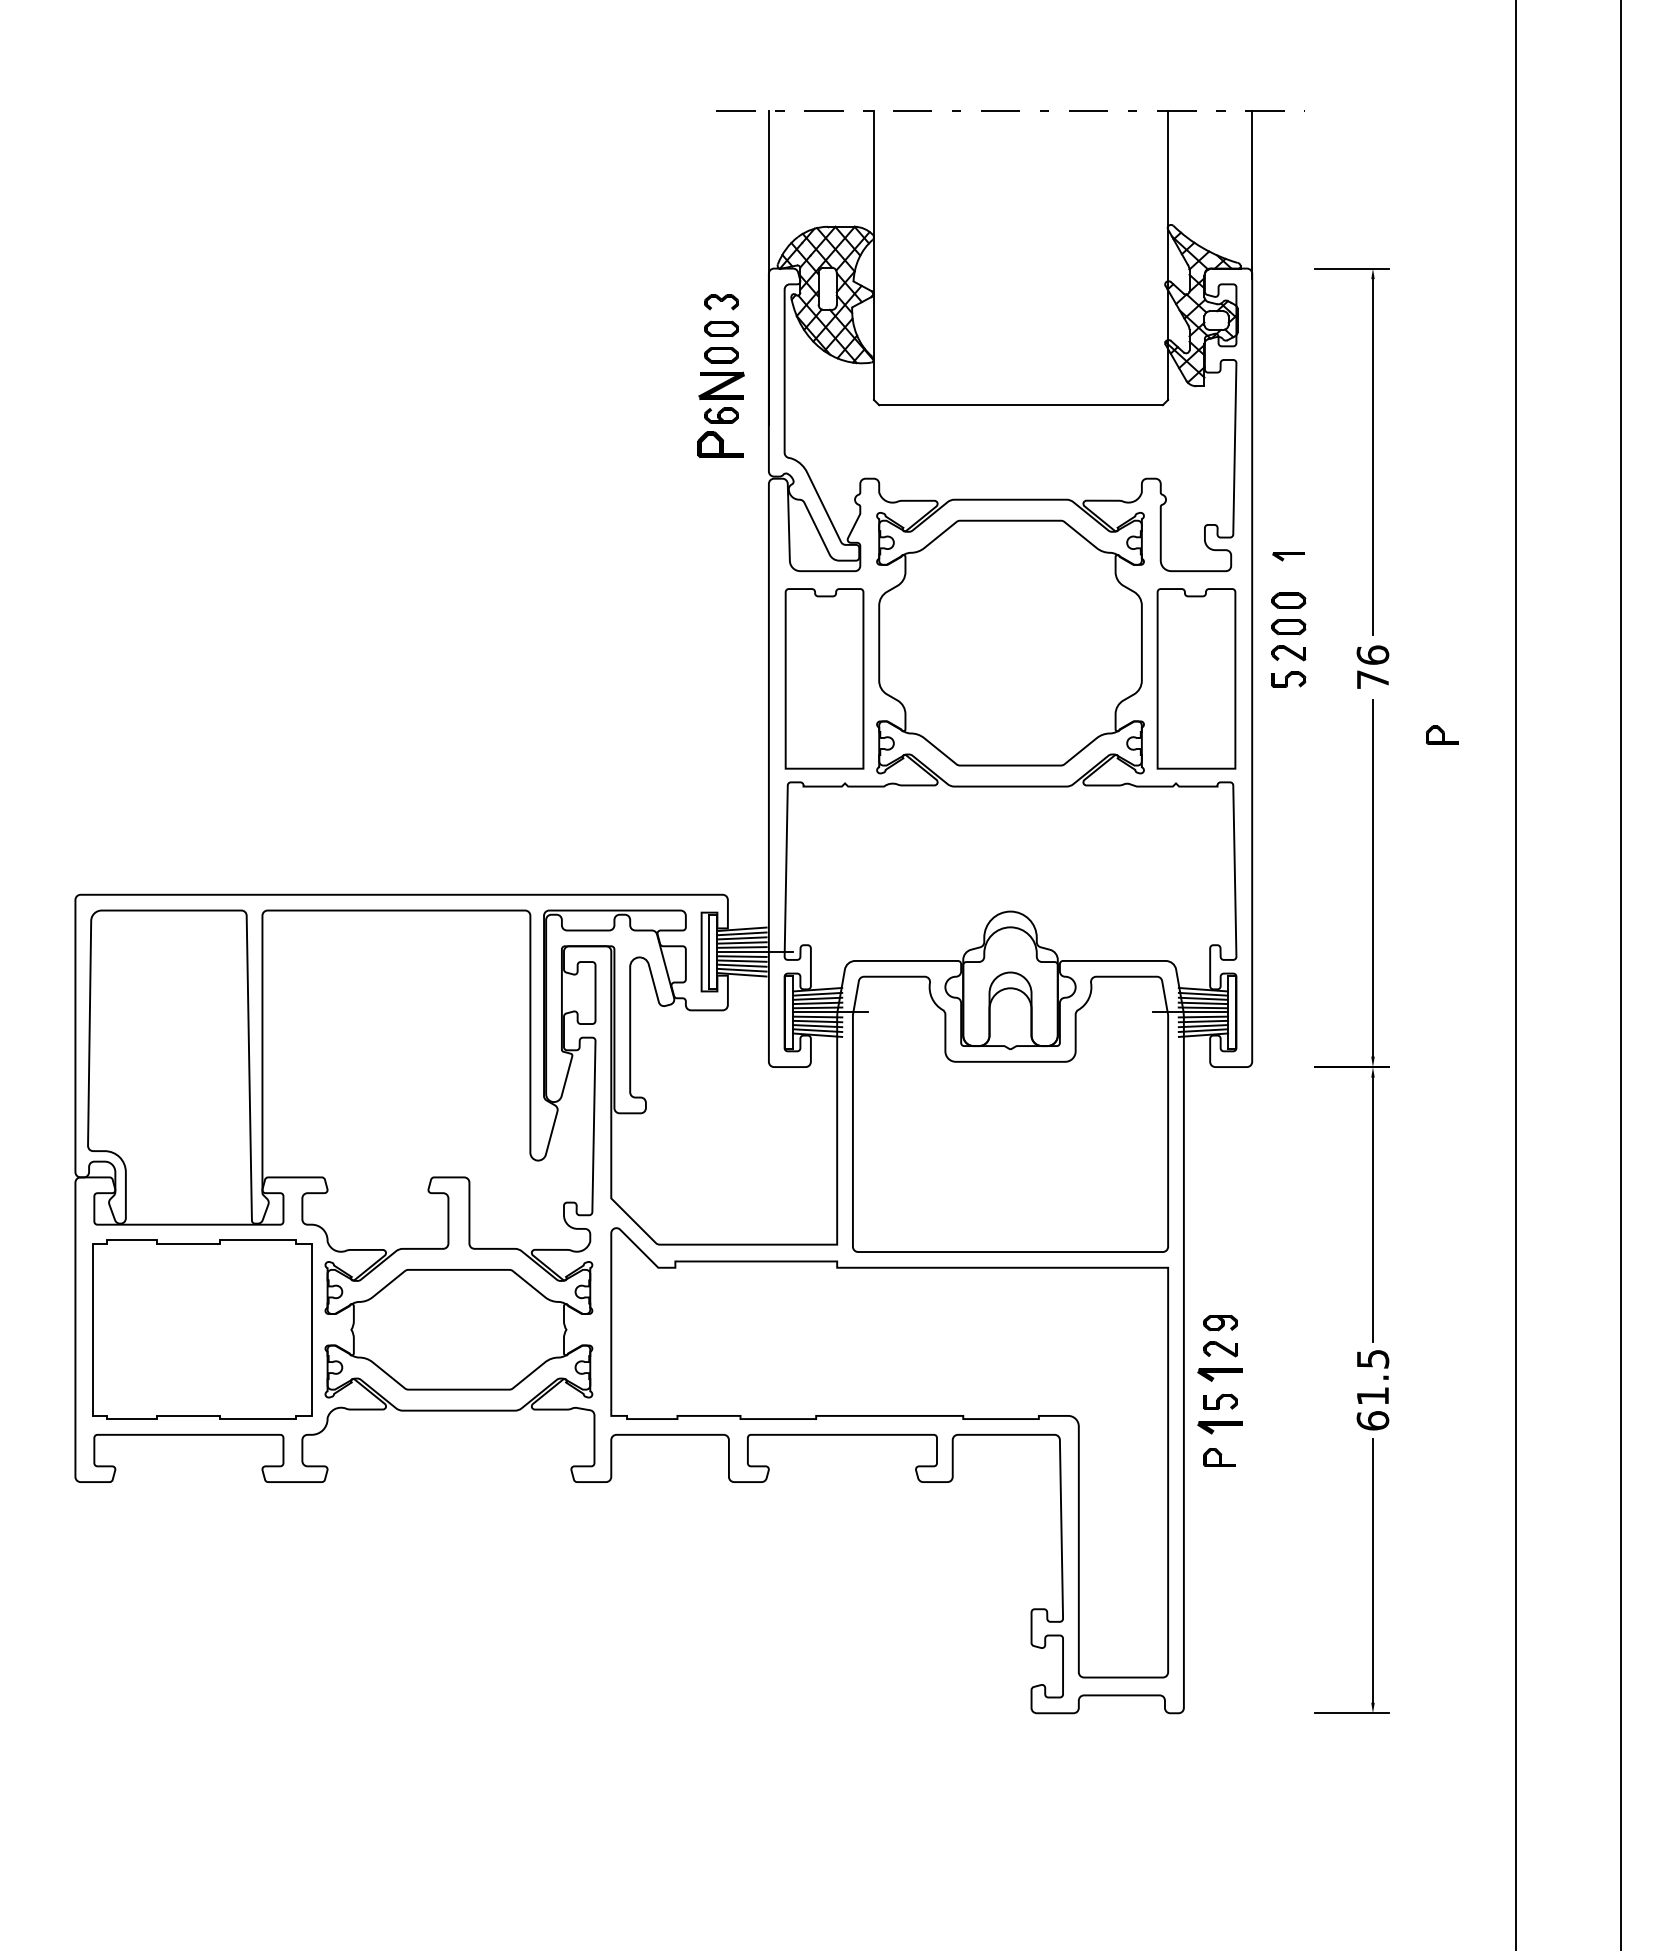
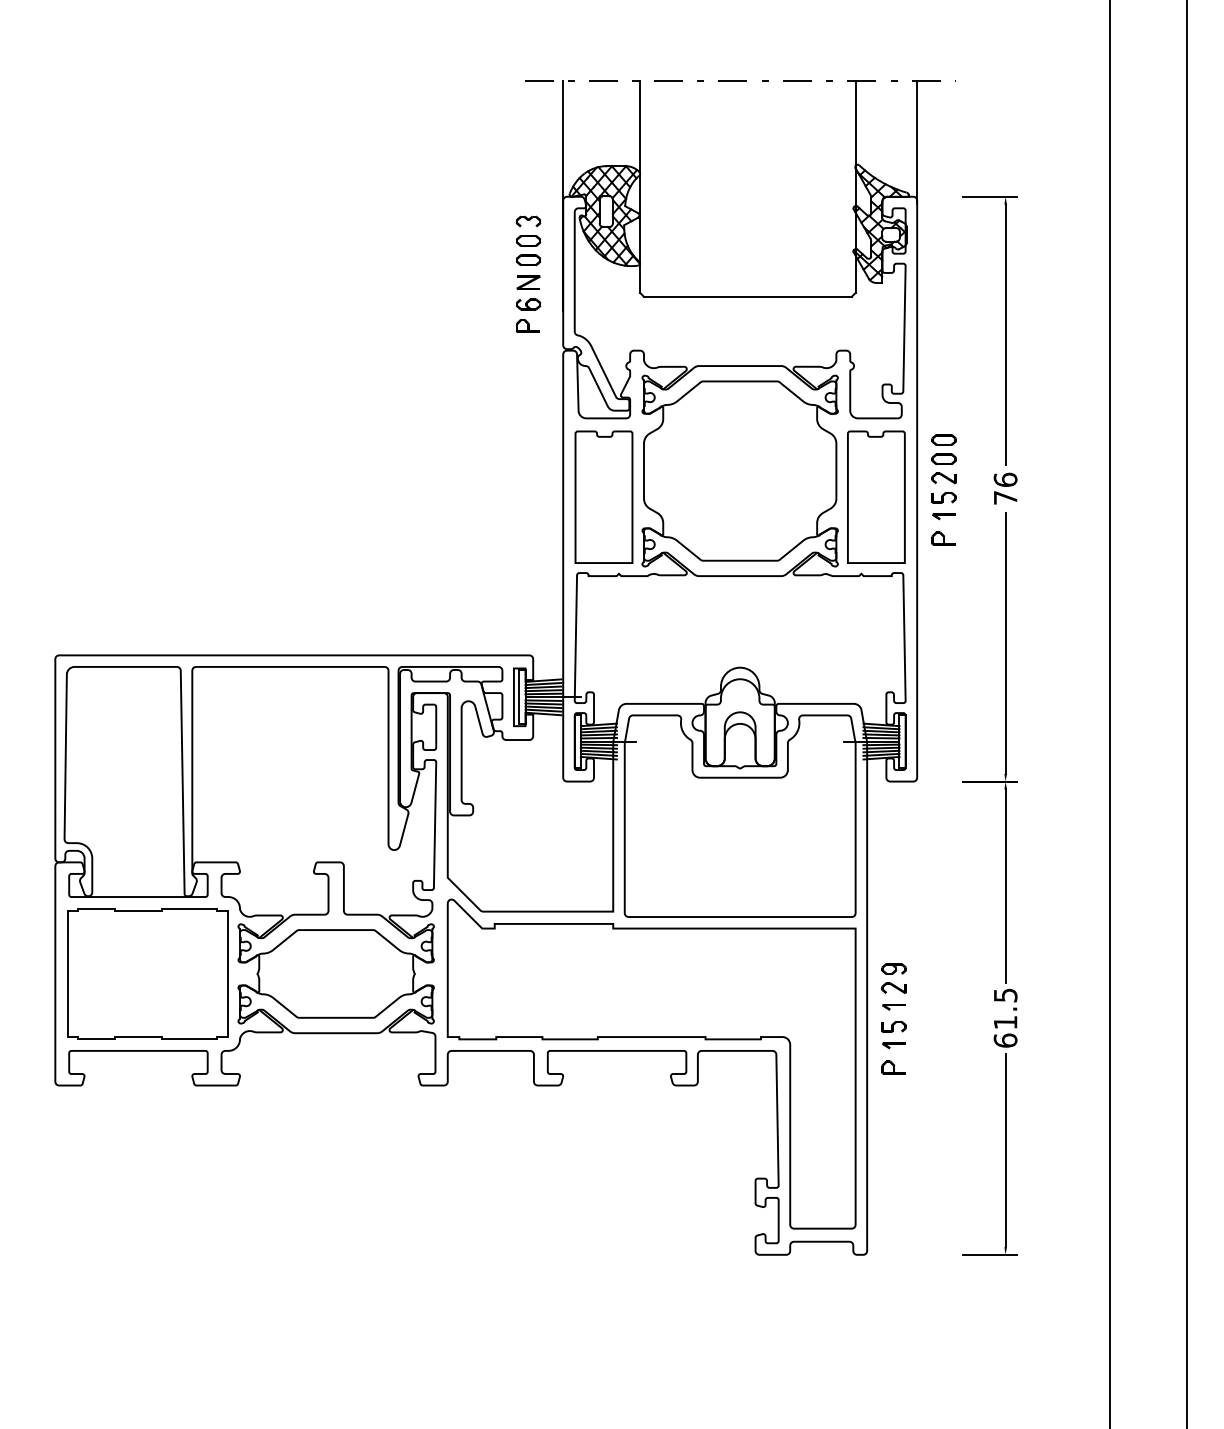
part: (721, 385) -> (528, 282), size x0.71
part: (720, 444) -> (527, 325), size x0.71
part: (1288, 556) -> (943, 516), moved
part: (1442, 735) -> (943, 538), moved
part: (1219, 1375) -> (893, 1007), size x0.71
part: (1219, 1427) -> (893, 1045), size x0.71

